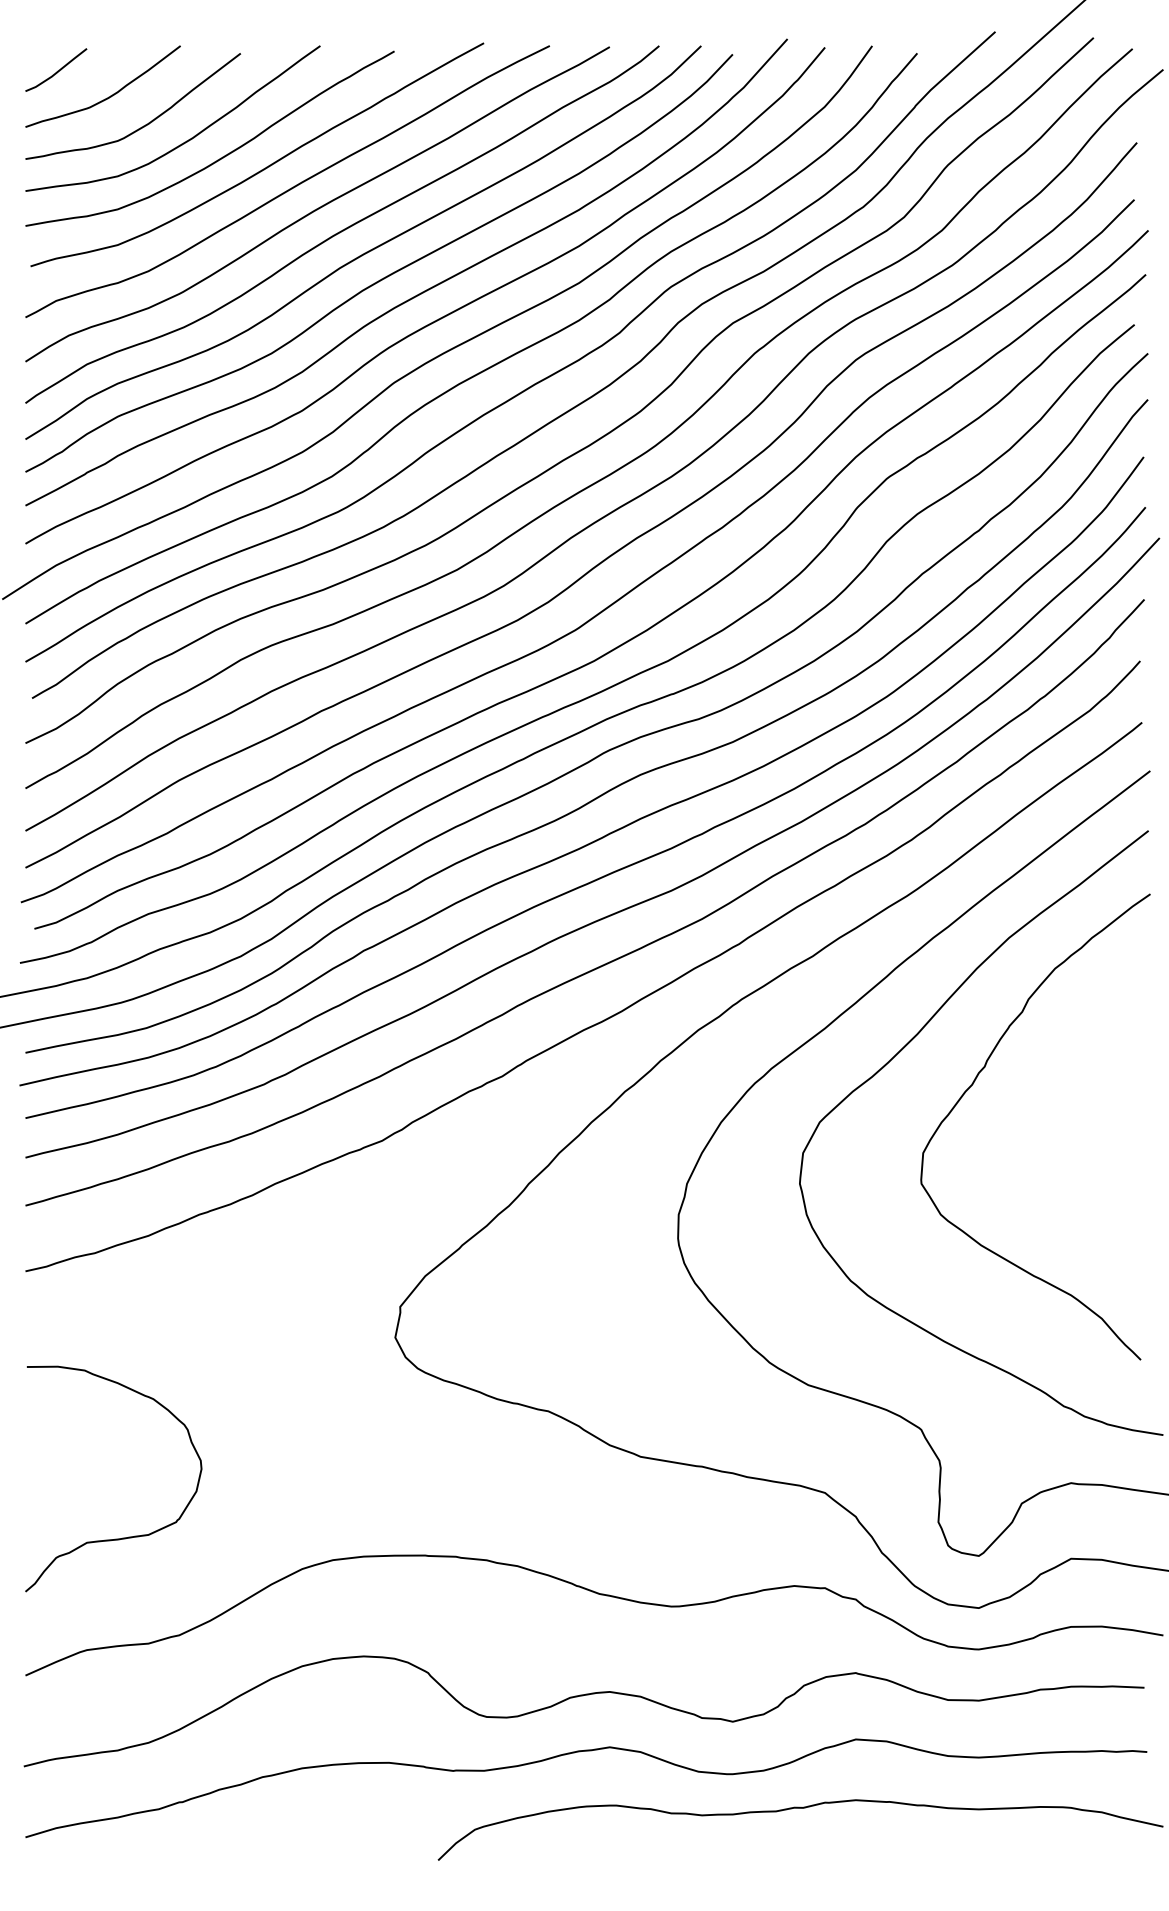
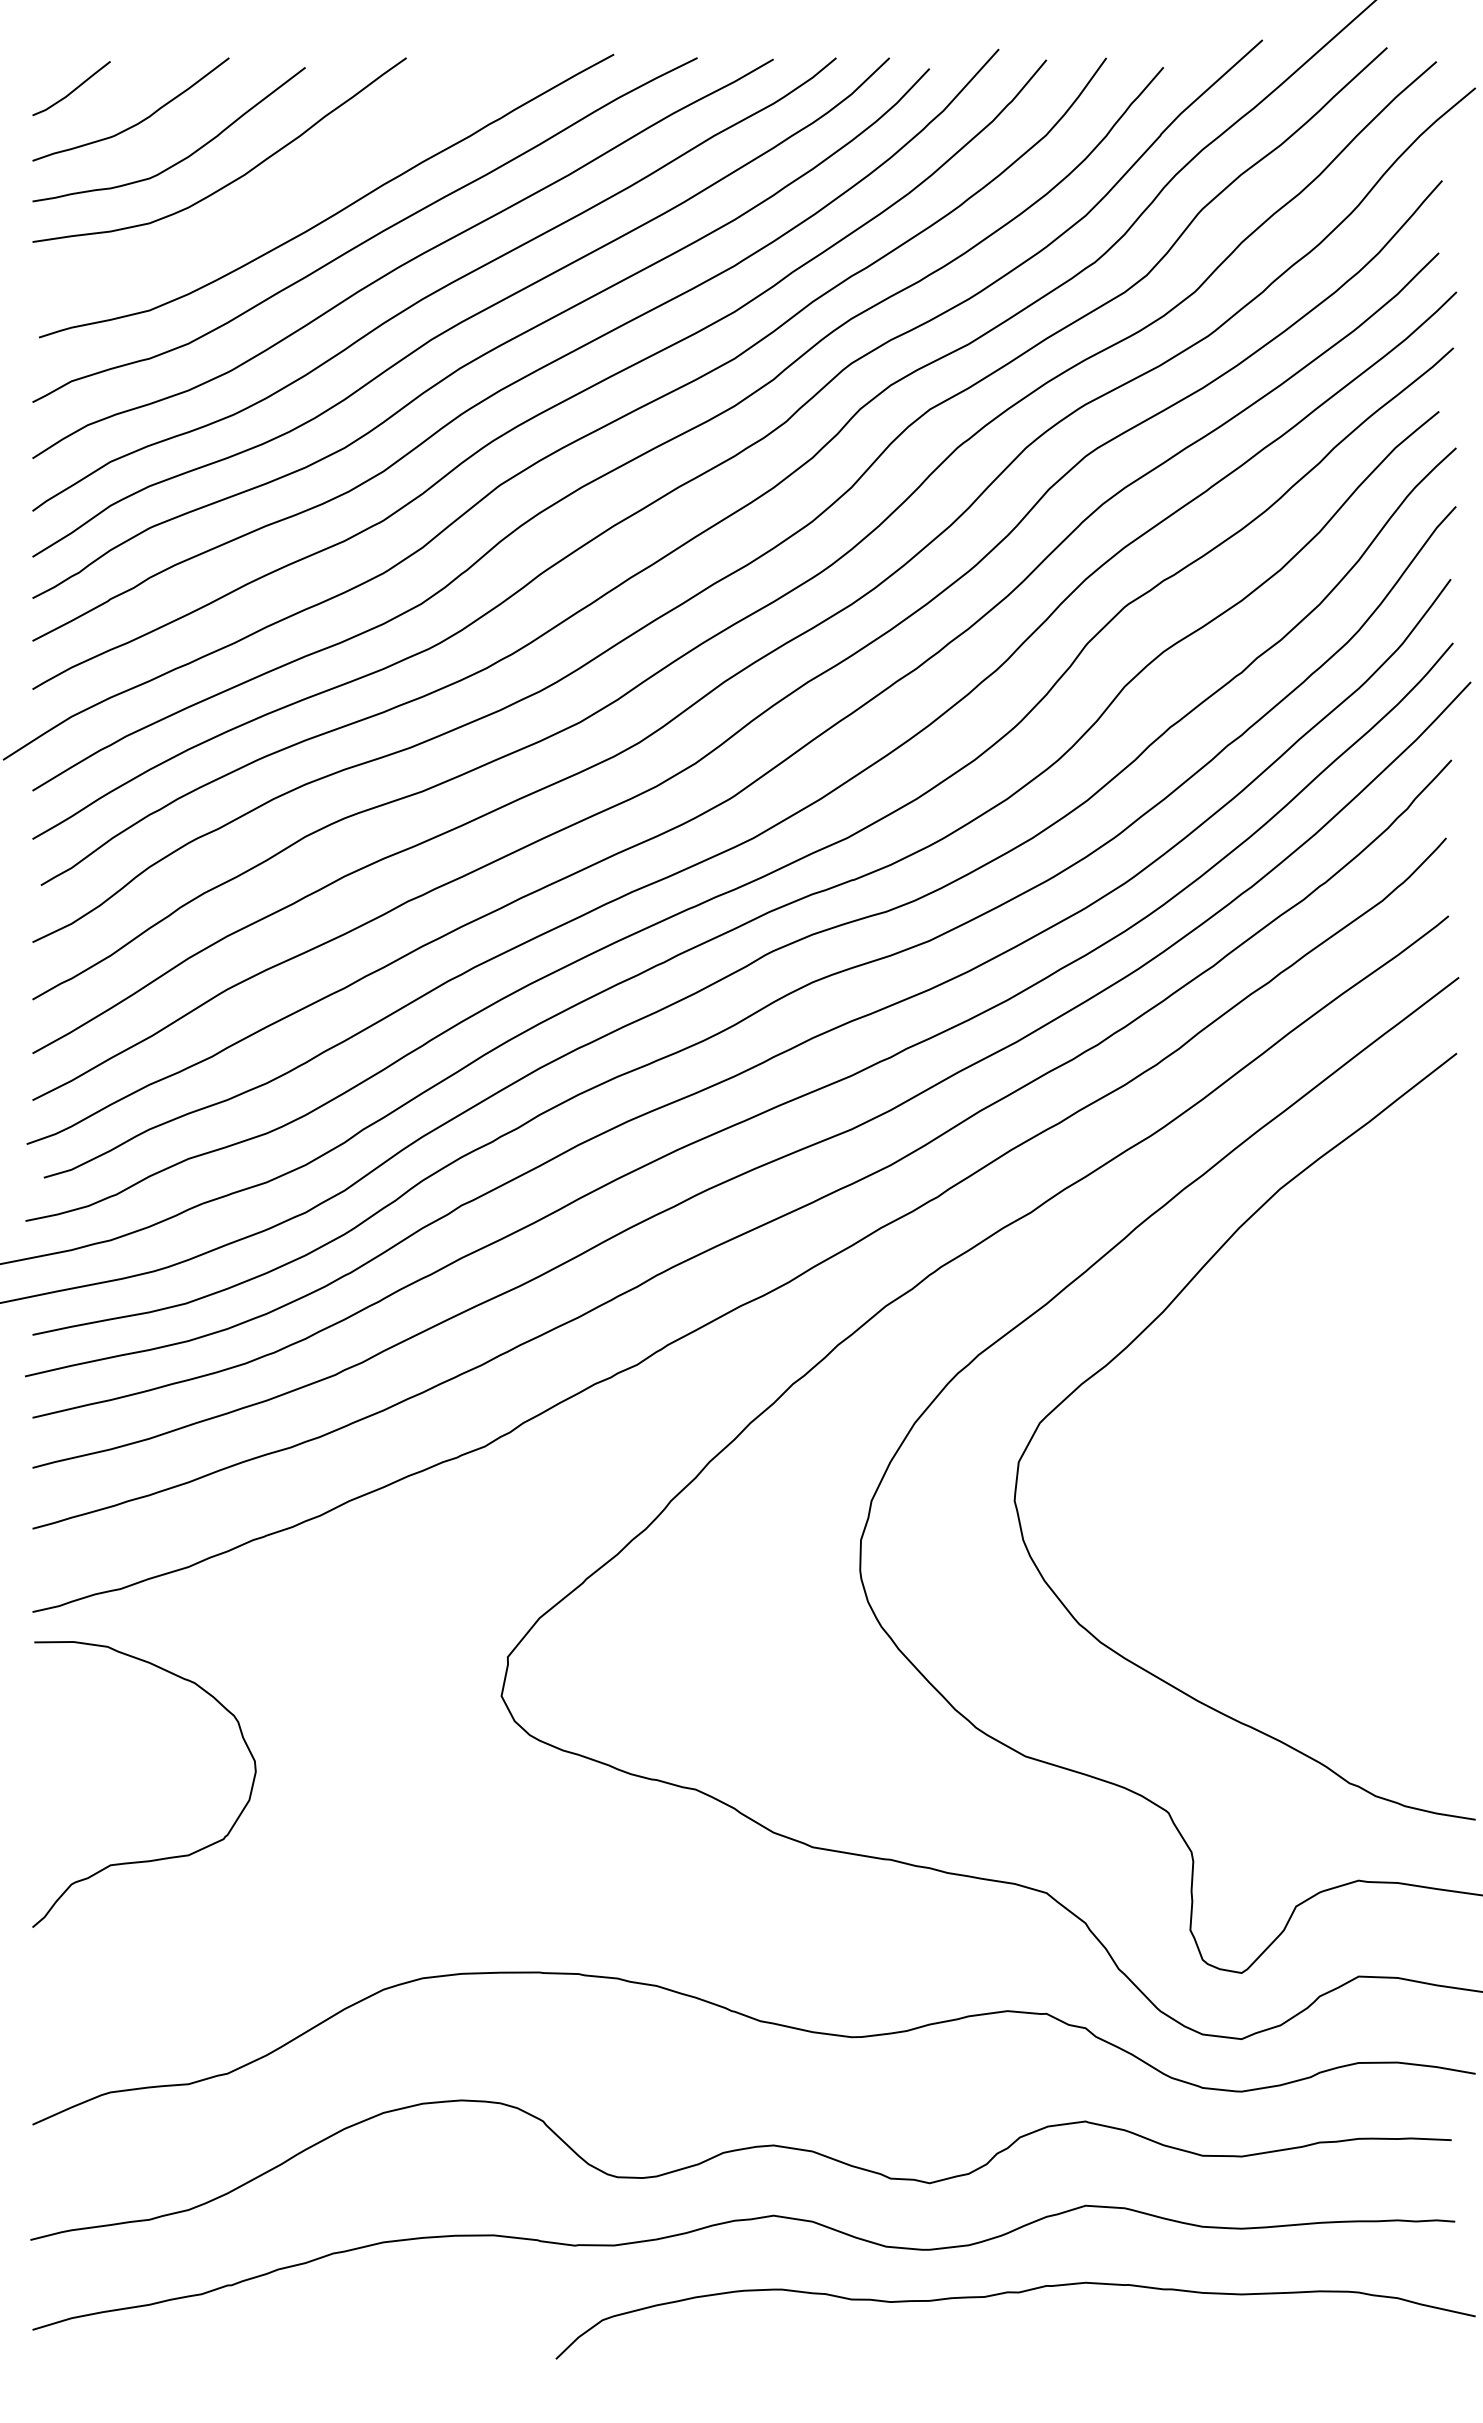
curve: (222, 156) -> (282, 198), removed
curve: (973, 1084) -> (1234, 1375), removed
curve: (124, 1537) -> (158, 1858), moved

